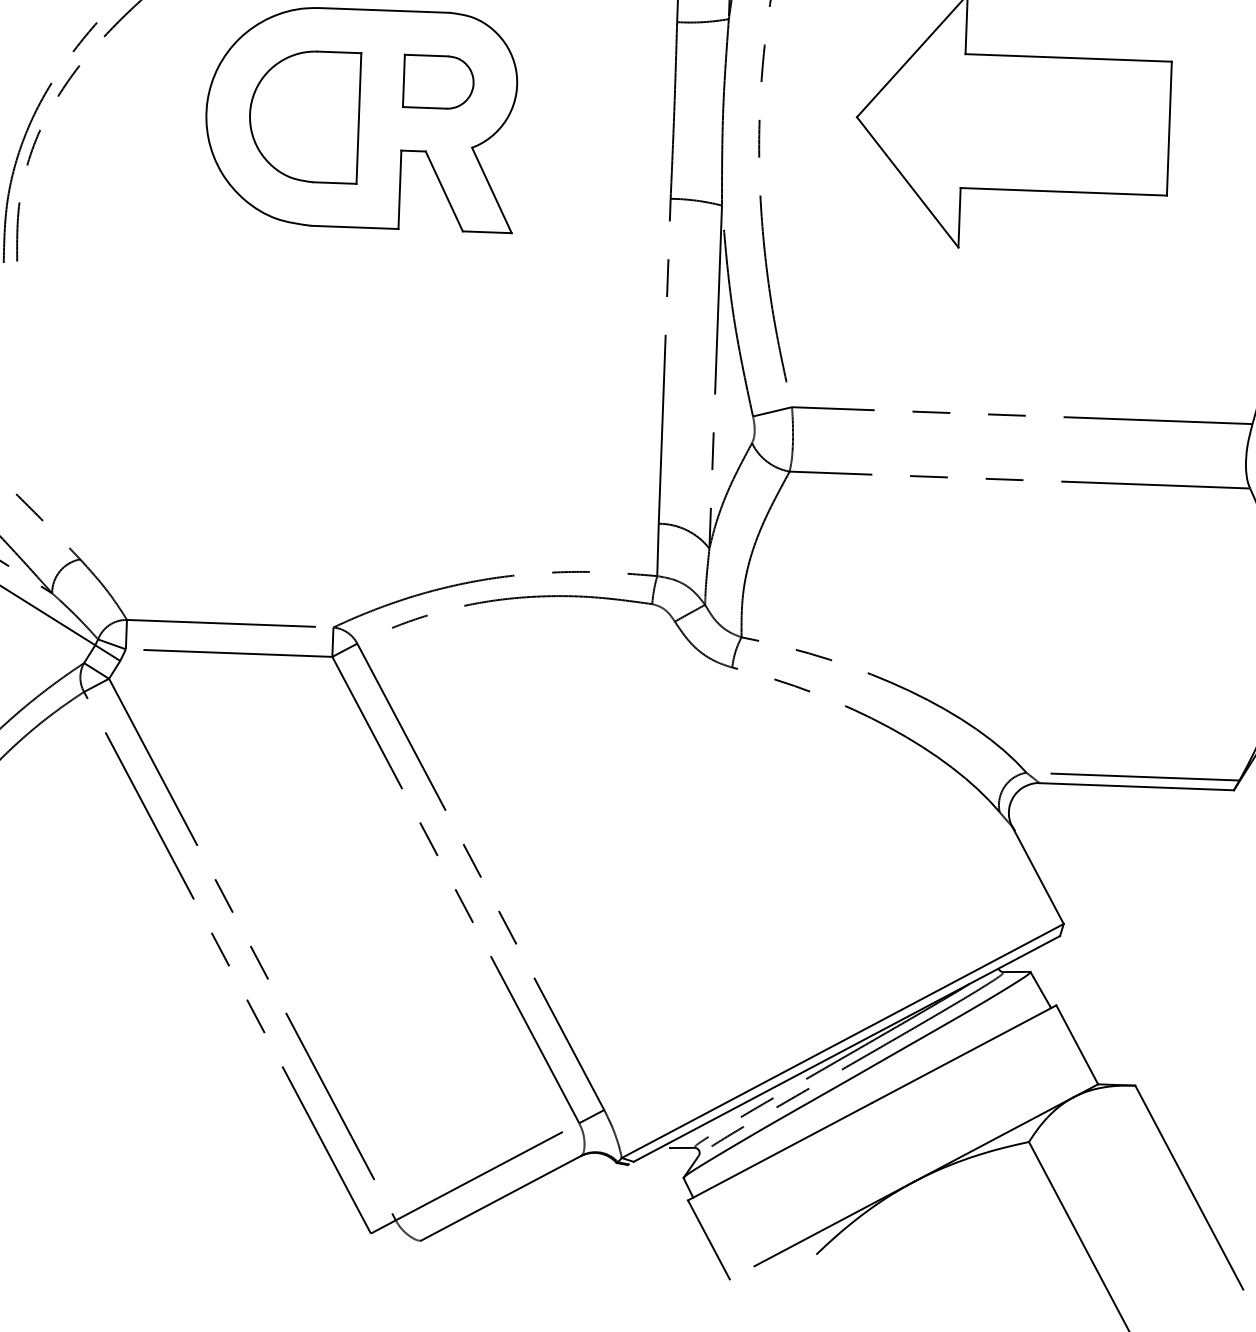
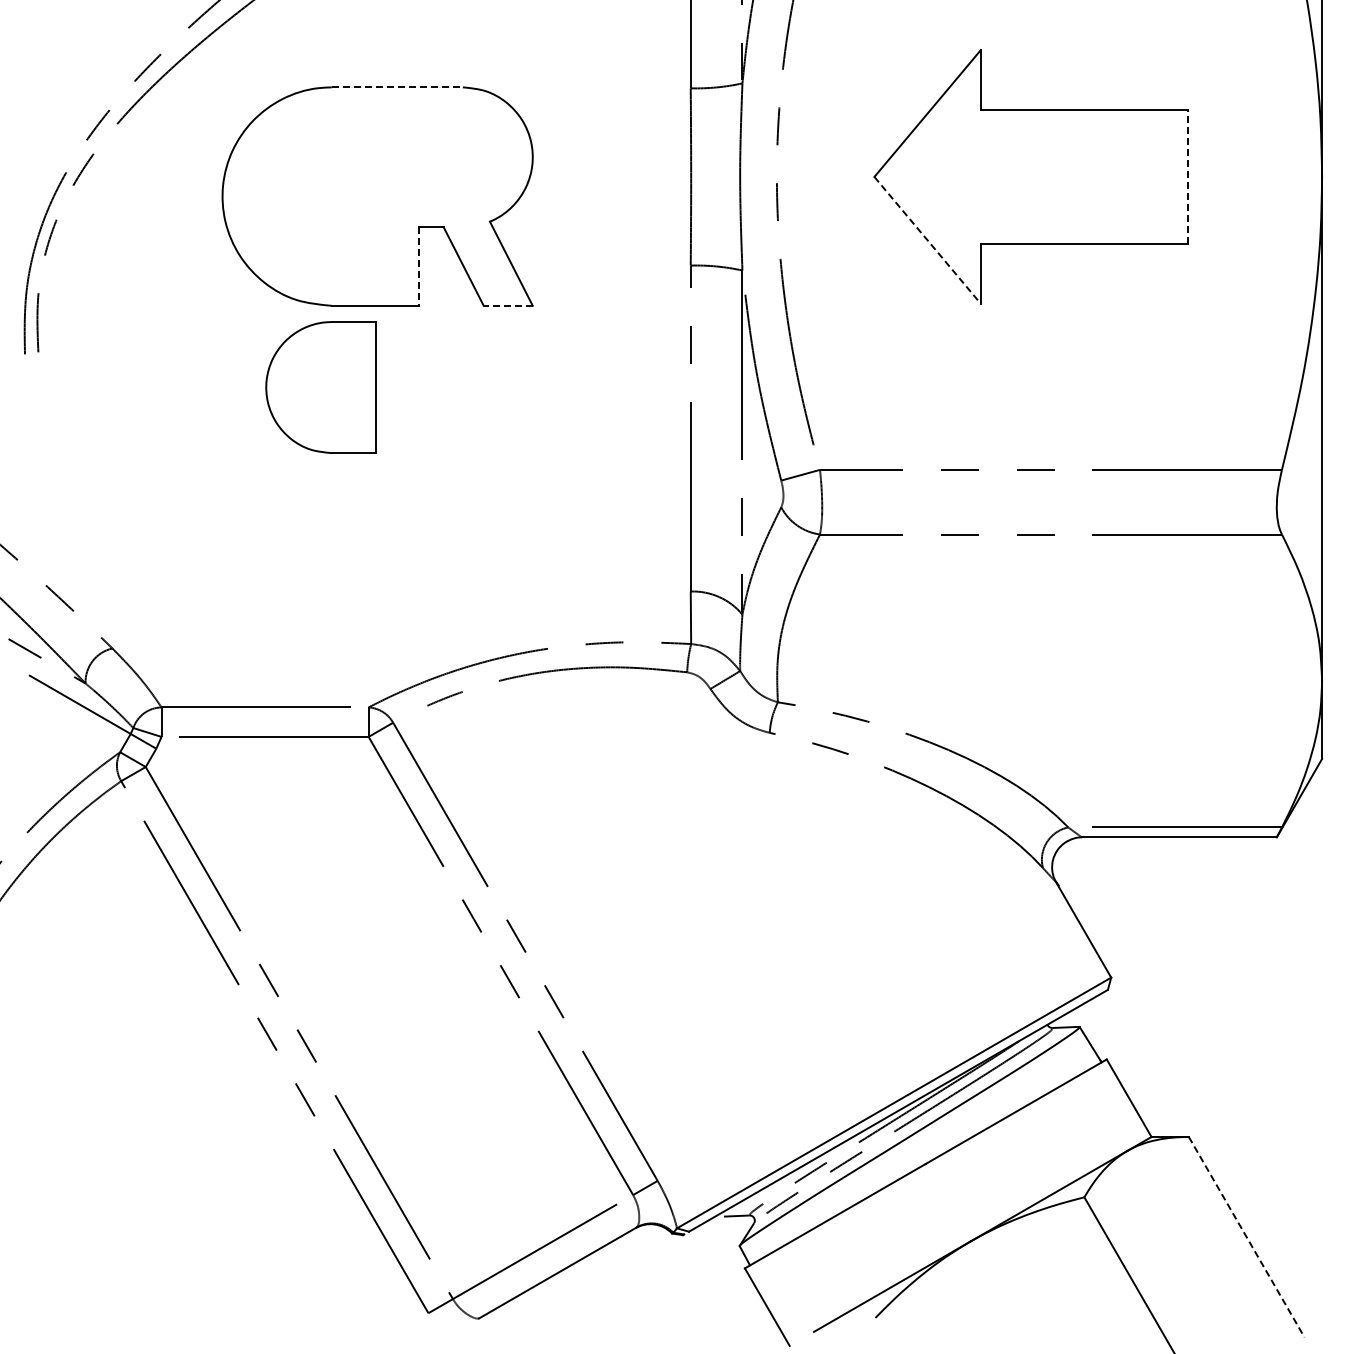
line: (384, 10) -> (397, 87), solid -> dashed
part: (438, 82) -> (453, 157), removed
part: (304, 116) -> (320, 387), moved
line: (1169, 128) -> (1187, 176), solid -> dashed
line: (907, 182) -> (927, 240), solid -> dashed
line: (400, 190) -> (419, 267), solid -> dashed
line: (487, 231) -> (508, 305), solid -> dashed
line: (1189, 1187) -> (1246, 1237), solid -> dashed

